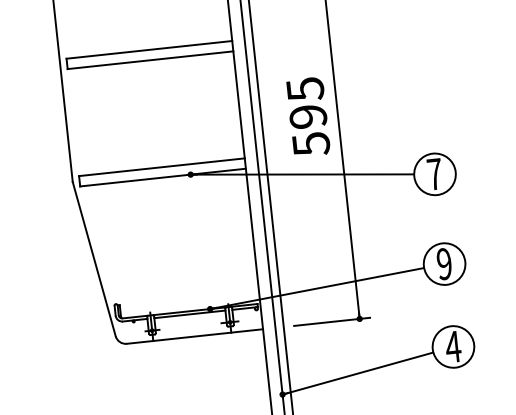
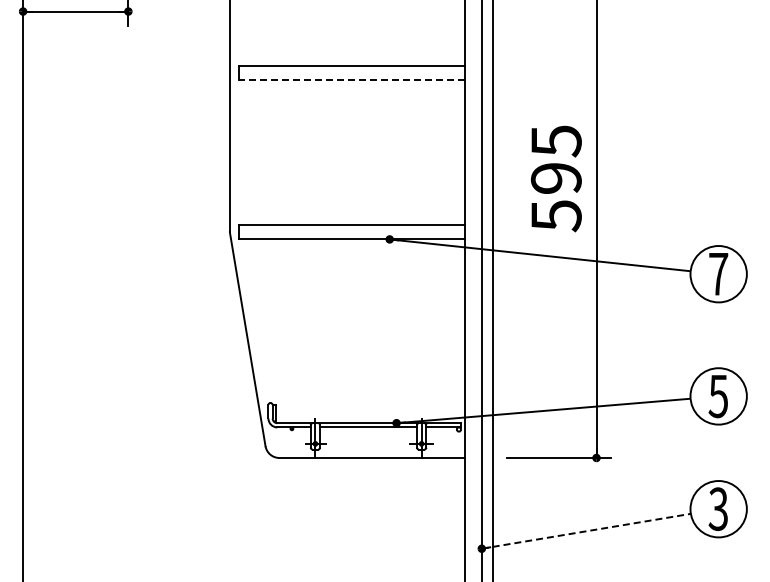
line: (150, 60) -> (352, 79), solid -> dashed
text: (443, 264) -> (717, 396), 9 -> 5
text: (453, 346) -> (718, 508), 4 -> 3
line: (358, 373) -> (586, 531), solid -> dashed

